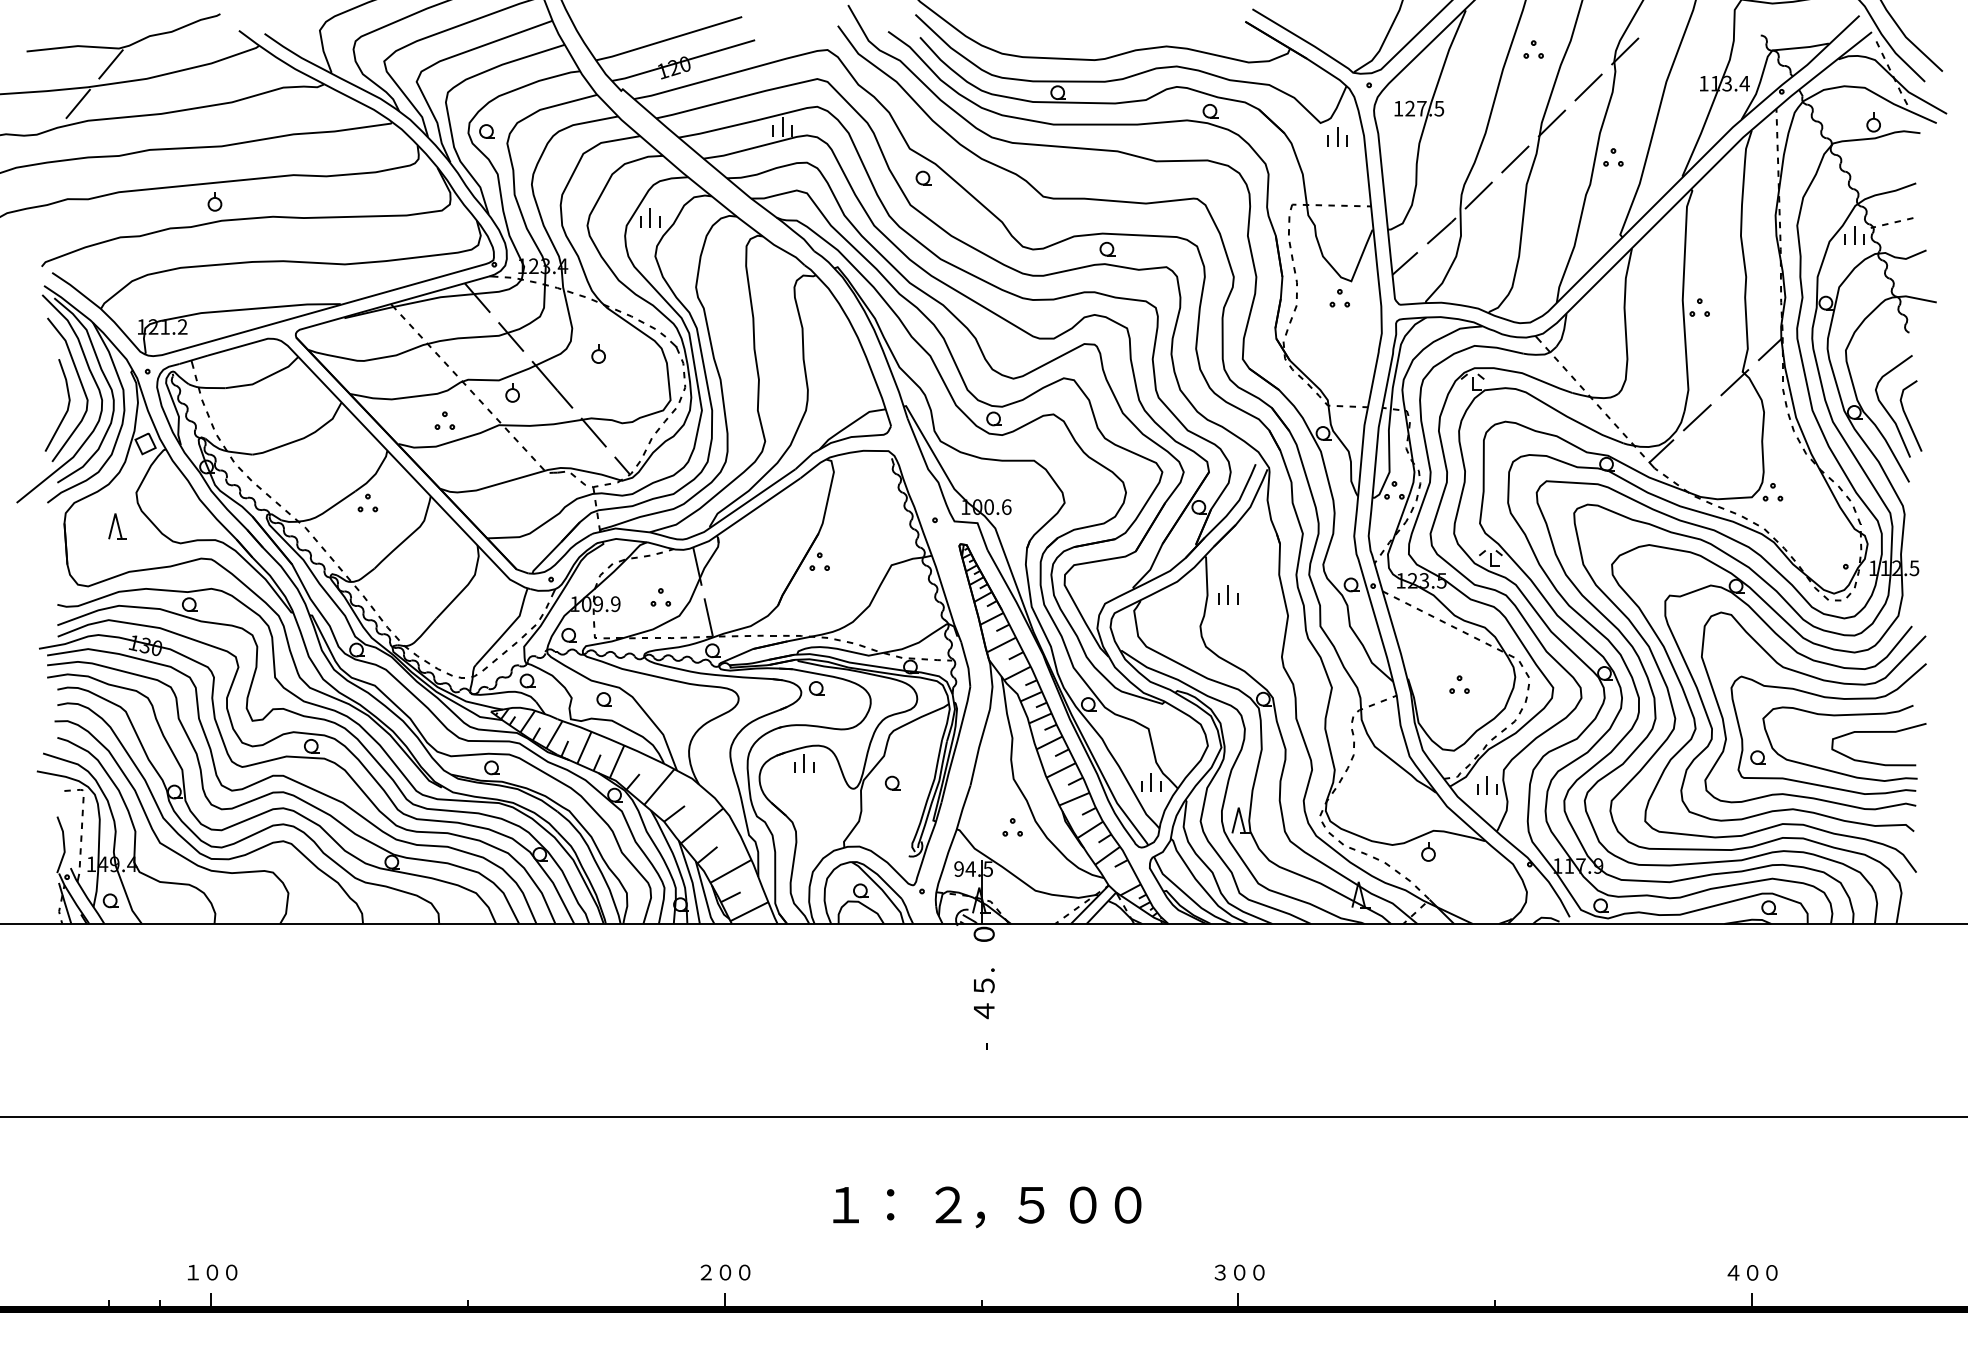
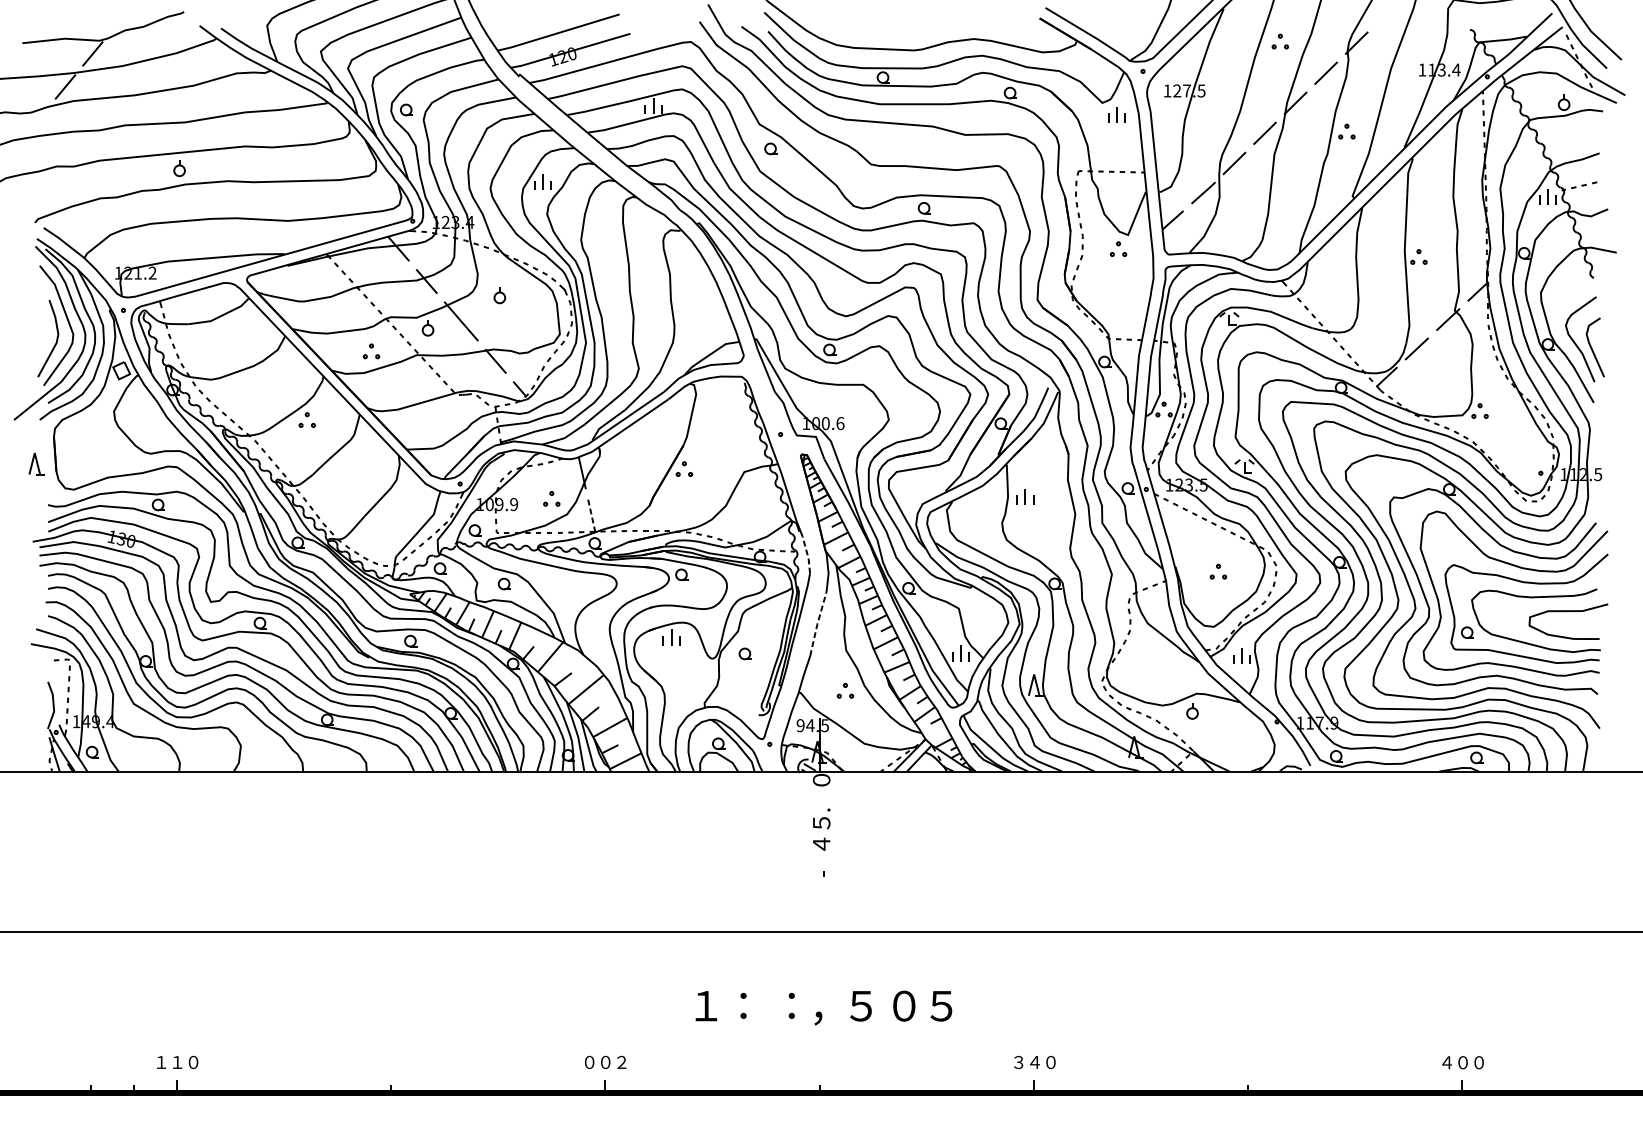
part: (117, 526) -> (36, 463), moved
line: (708, 617) -> (591, 515), solid -> dashed
line: (967, 663) -> (807, 554), solid -> dashed
line: (979, 746) -> (817, 623), solid -> dashed
text: (948, 1204) -> (791, 1005), ２ -> ：
text: (1127, 1204) -> (941, 1005), ０ -> ５
text: (212, 1272) -> (177, 1062), ０ -> １
text: (705, 1272) -> (589, 1062), ２ -> ０
text: (744, 1272) -> (621, 1062), ０ -> ２
text: (1239, 1272) -> (1034, 1062), ０ -> ４

